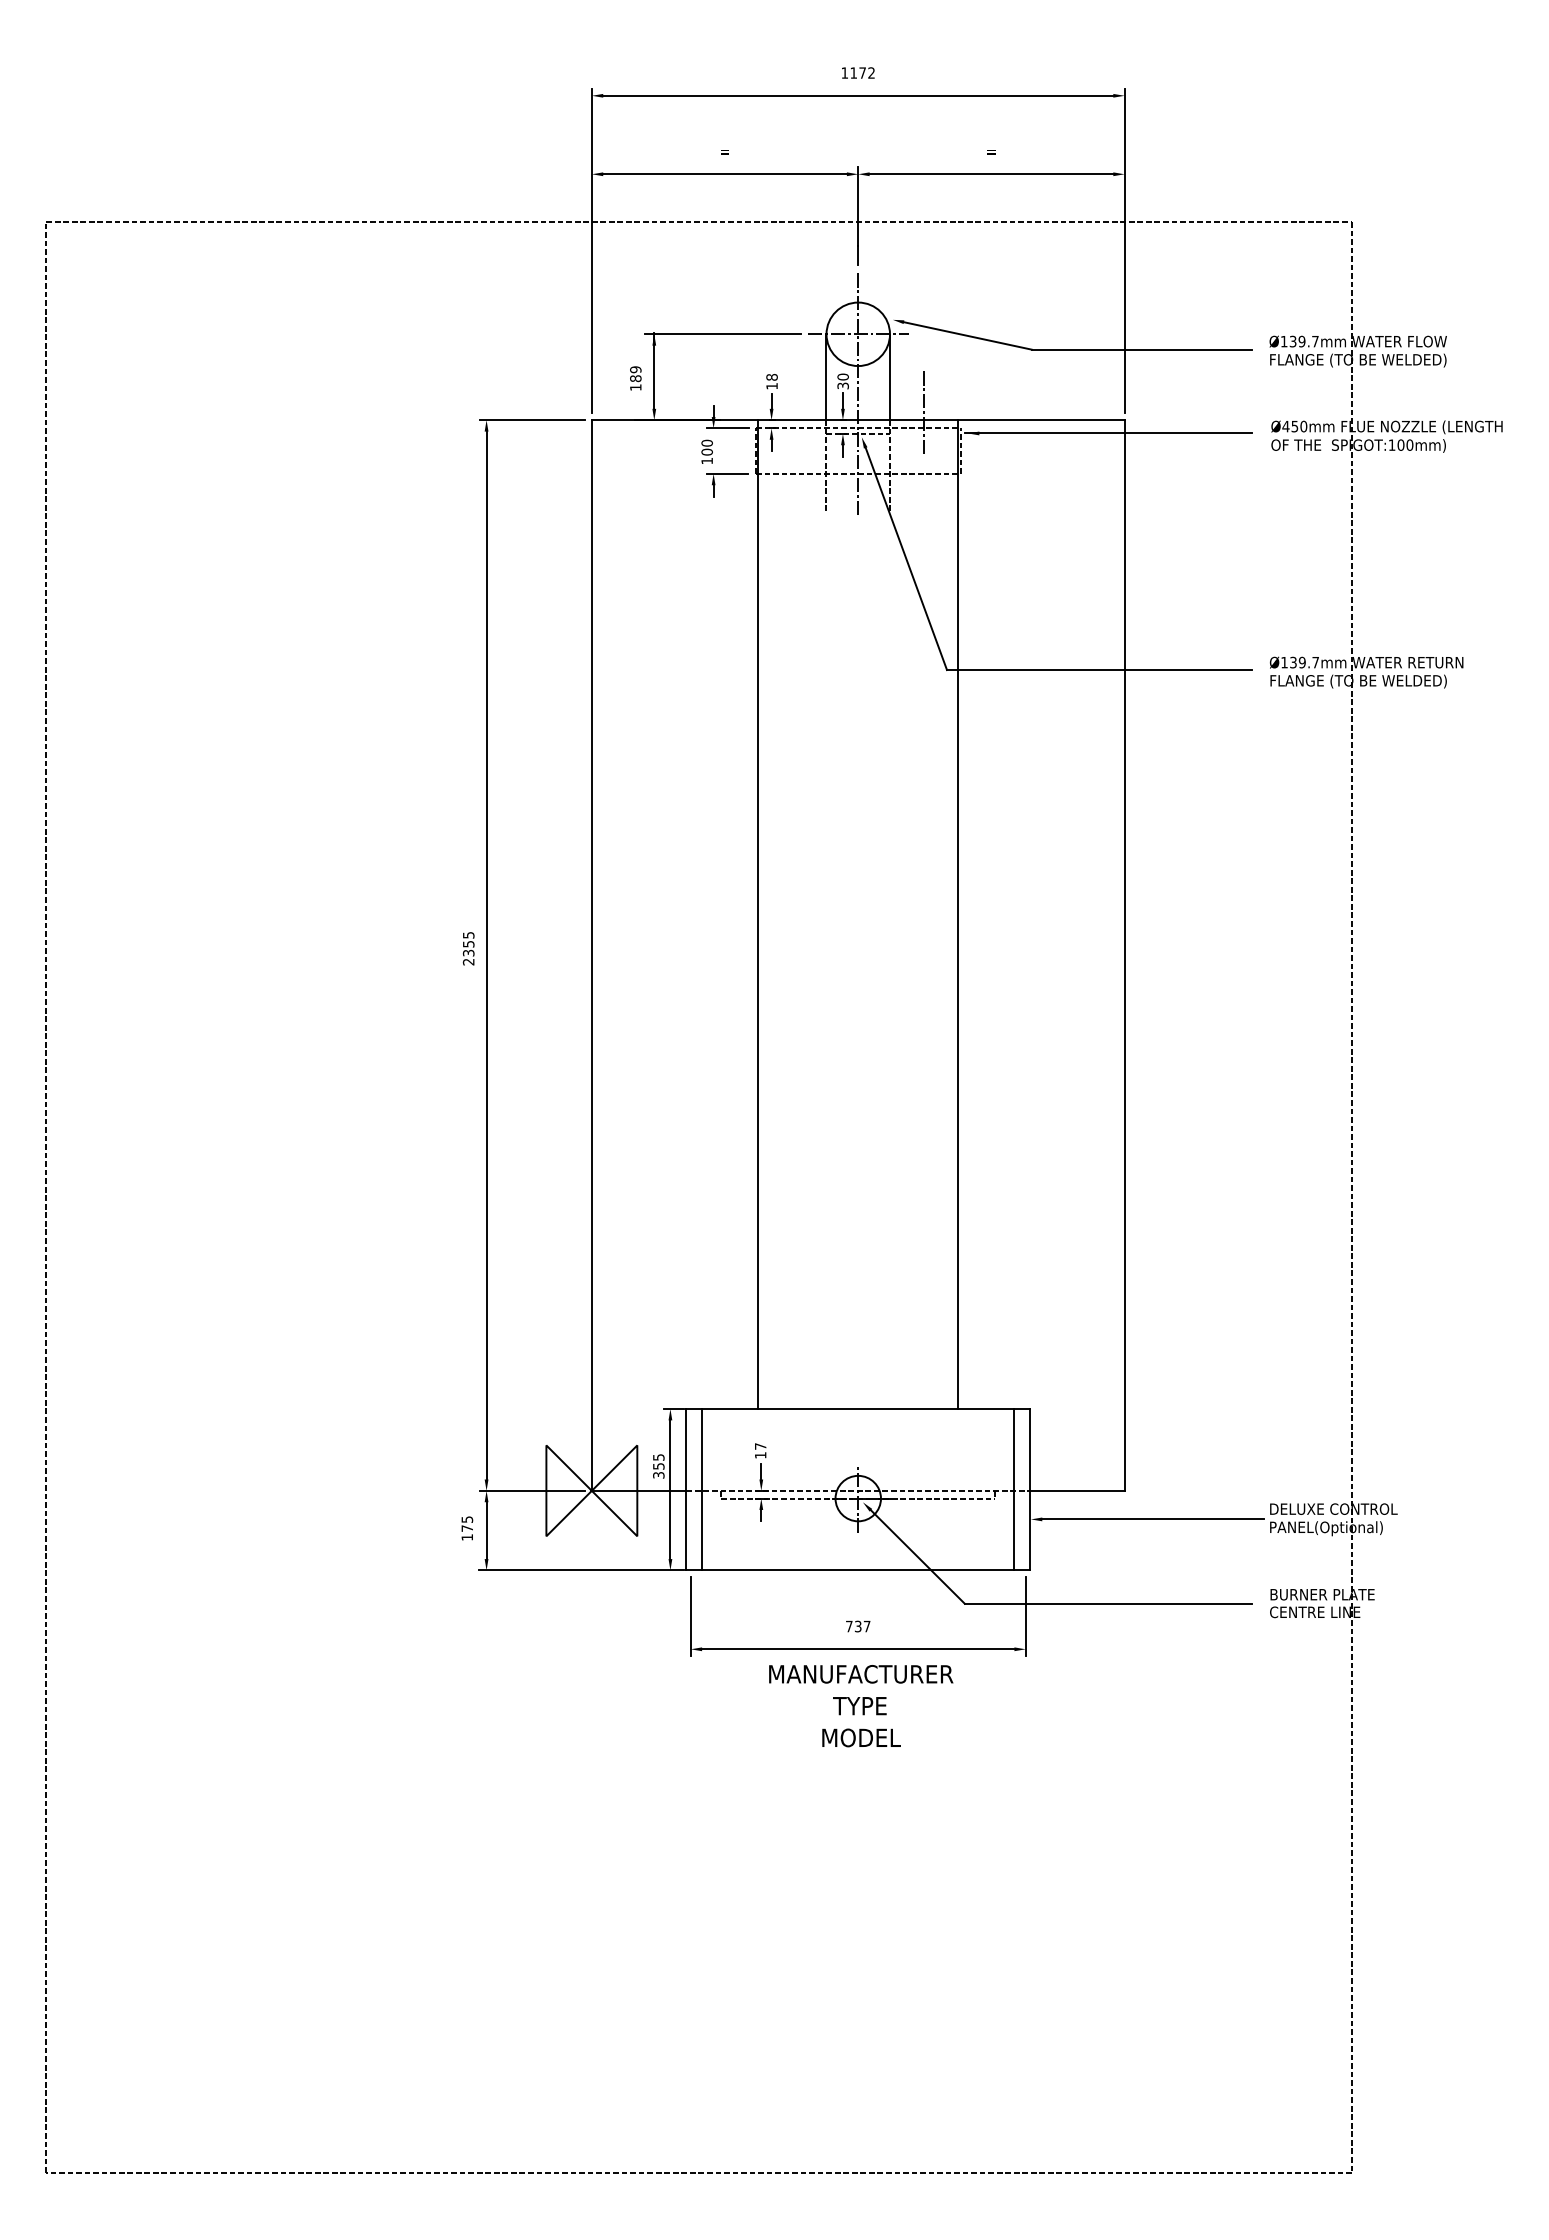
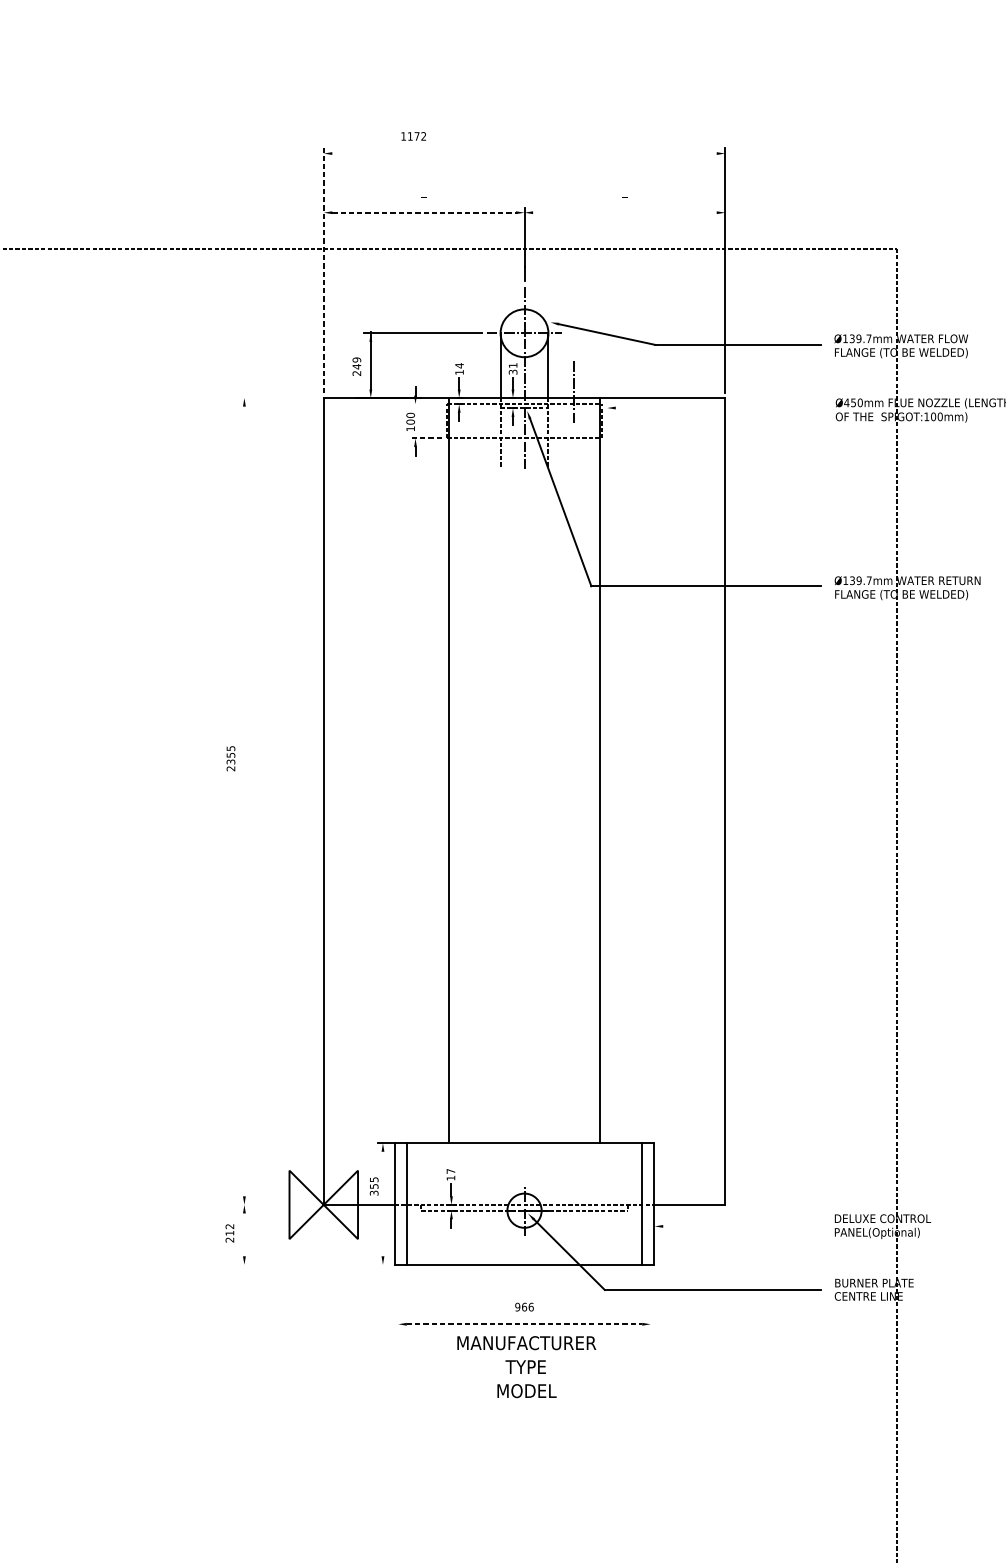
text: (858, 72) -> (413, 136), moved
line: (858, 95) -> (524, 153), removed
line: (725, 174) -> (424, 212), solid -> dashed
line: (991, 174) -> (624, 212), removed
line: (591, 250) -> (323, 270), solid -> dashed
text: (842, 376) -> (512, 365), 30 -> 31
text: (771, 377) -> (459, 365), 18 -> 14
text: (635, 382) -> (356, 369), 189 -> 249
line: (532, 420) -> (279, 398), removed
line: (727, 428) -> (425, 404), removed
line: (1107, 433) -> (712, 408), removed
line: (727, 473) -> (425, 438), solid -> dashed
text: (468, 948) -> (230, 758), moved
line: (486, 955) -> (244, 801), removed
line: (670, 1489) -> (383, 1203), removed
line: (532, 1490) -> (279, 1204), removed
line: (1153, 1519) -> (747, 1226), removed
text: (467, 1528) -> (230, 1233), 175 -> 212
line: (486, 1530) -> (244, 1234), removed
line: (581, 1570) -> (315, 1264), removed
line: (690, 1616) -> (398, 1299), removed
line: (1025, 1616) -> (650, 1299), removed
text: (857, 1626) -> (523, 1307), 737 -> 966
line: (858, 1649) -> (524, 1324), solid -> dashed

